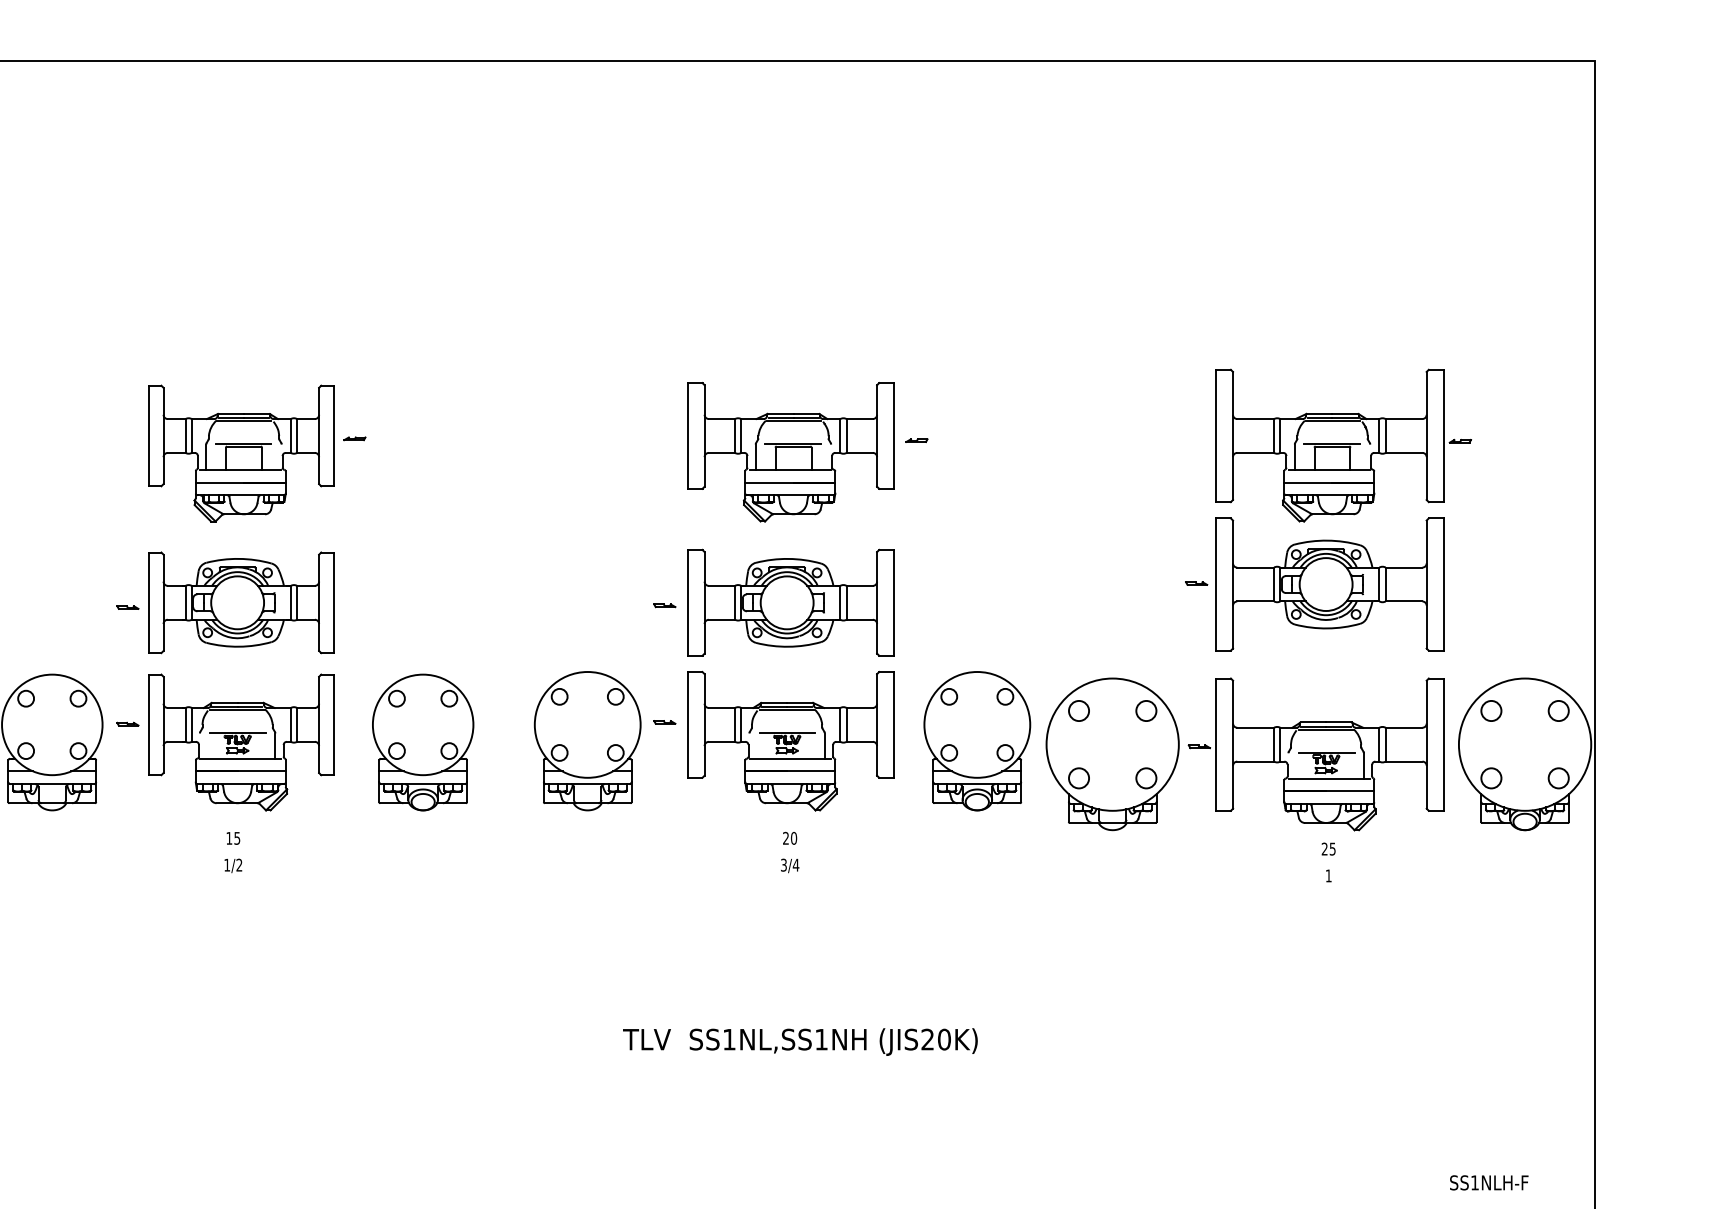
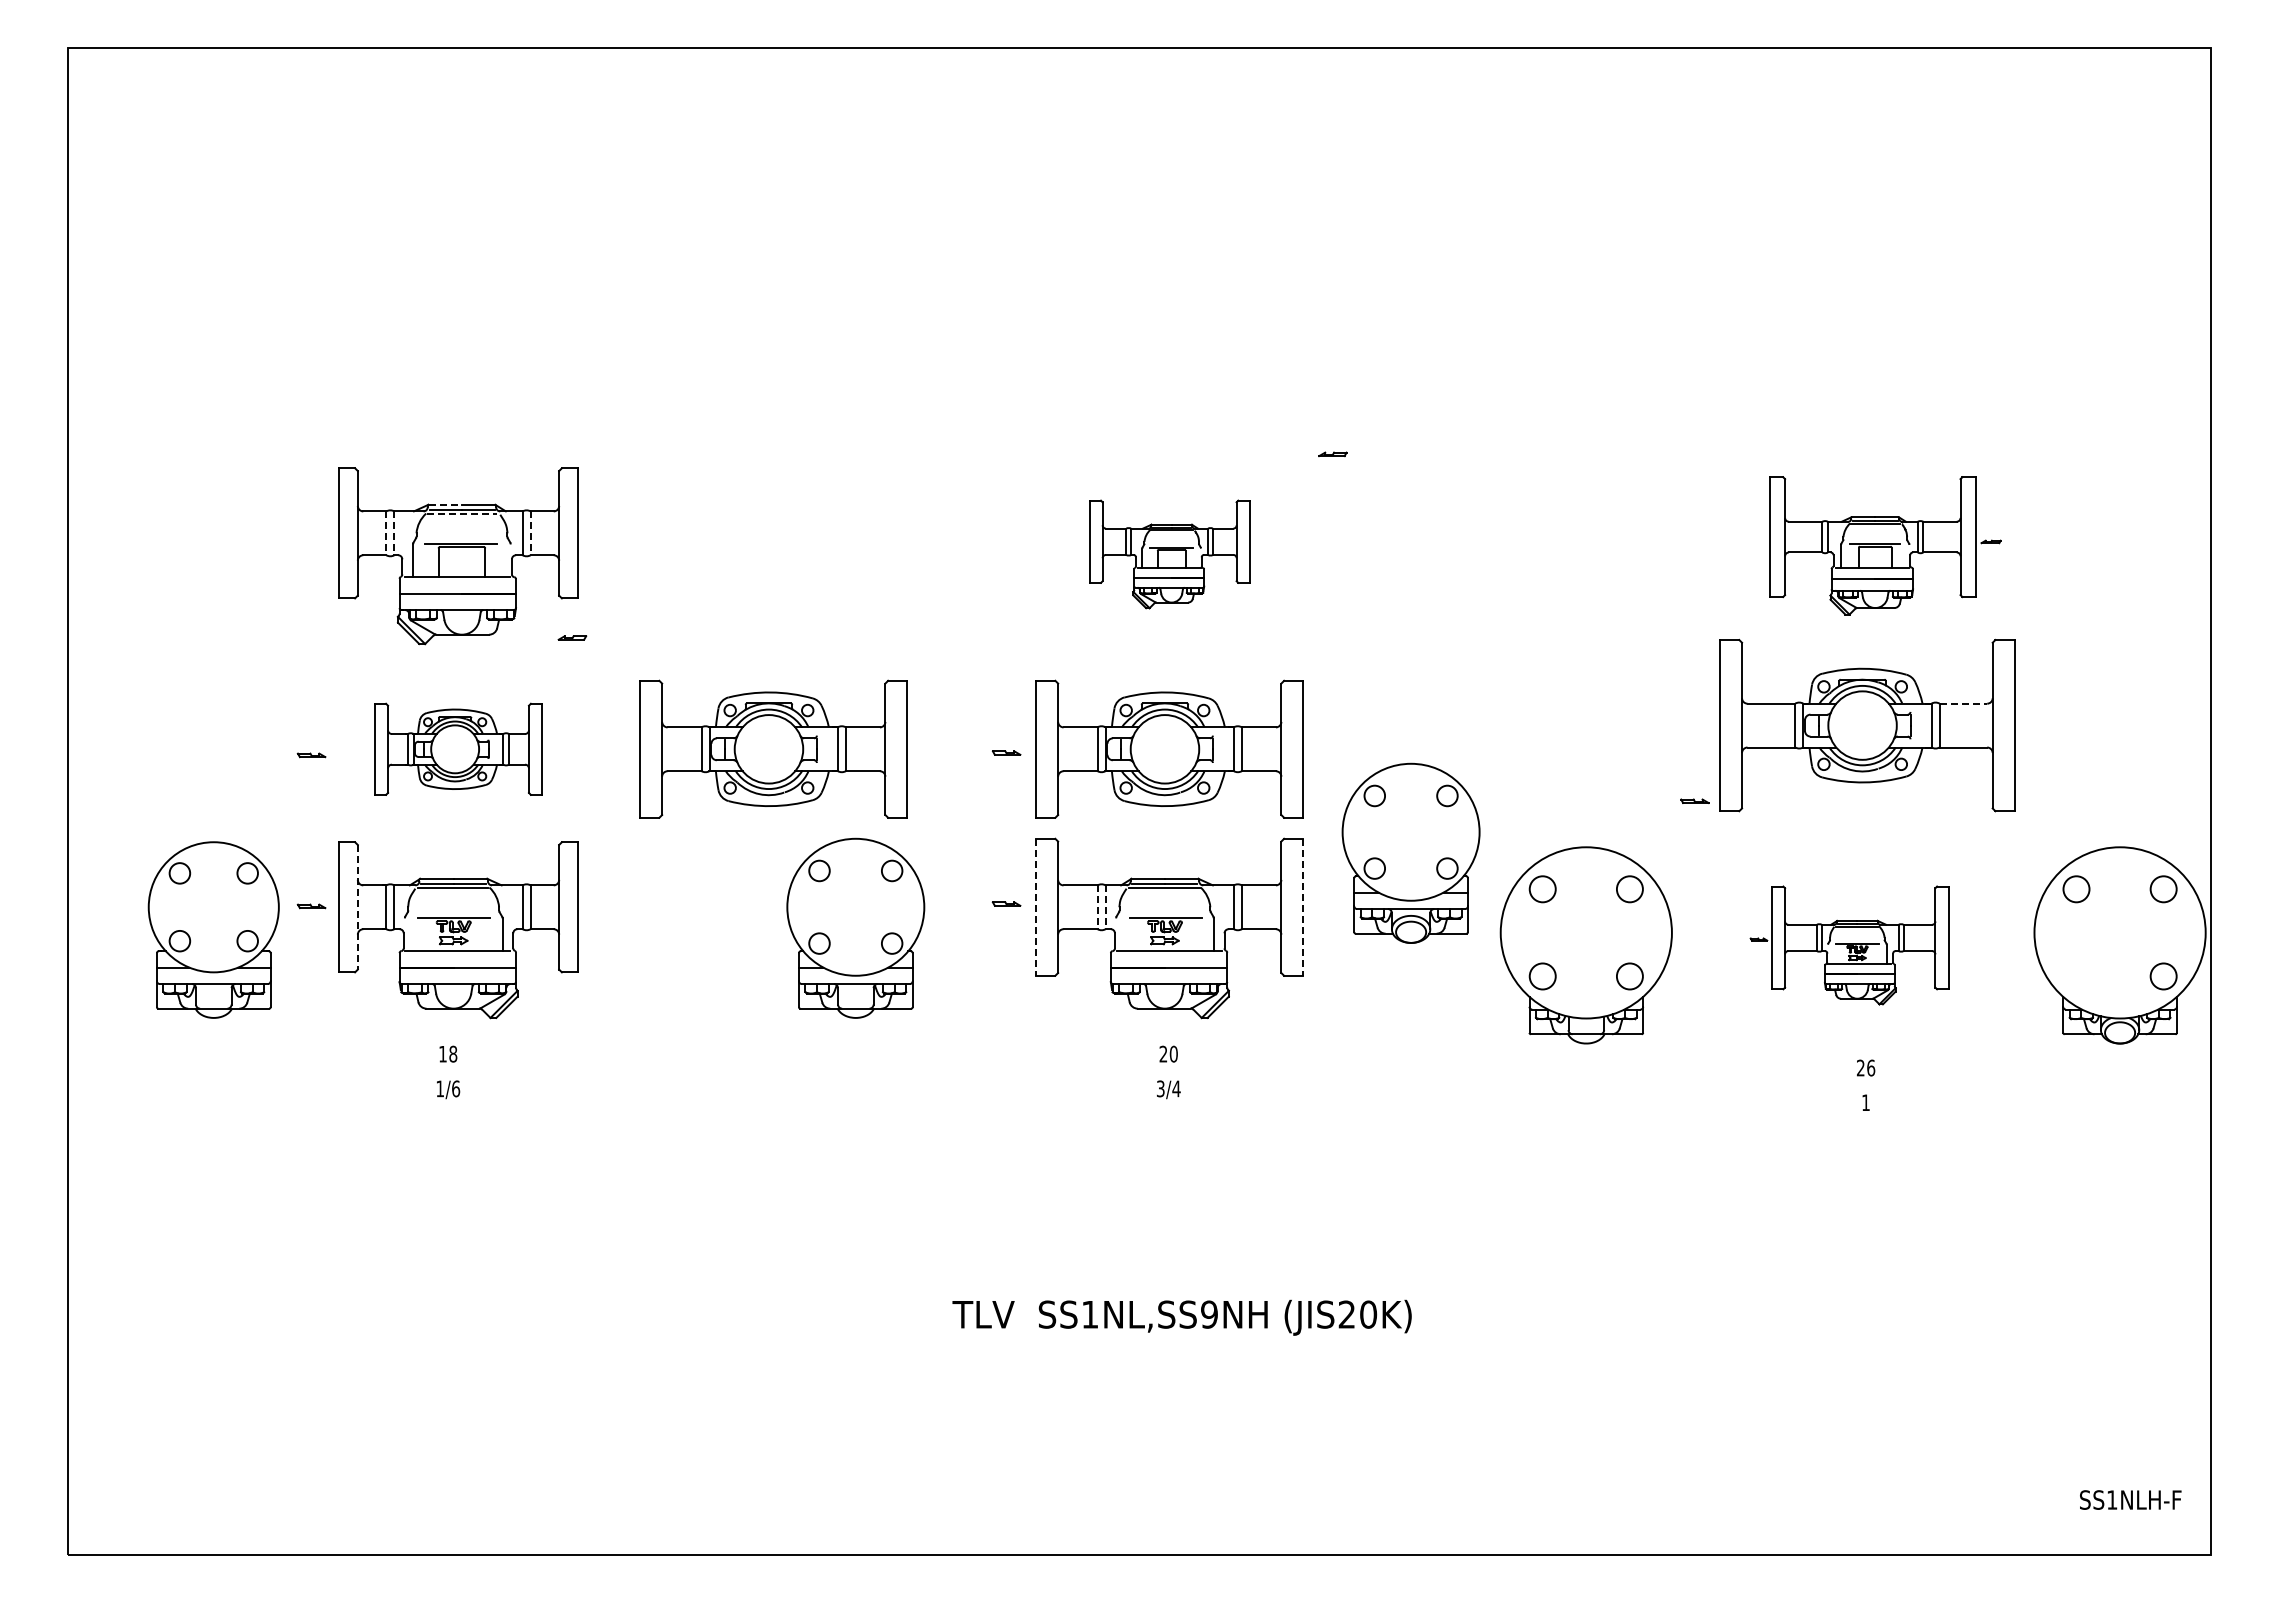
line: (231, 413) -> (445, 504), solid -> dashed
line: (244, 421) -> (462, 514), solid -> dashed
line: (185, 436) -> (386, 533), solid -> dashed
line: (191, 436) -> (394, 533), solid -> dashed
line: (296, 436) -> (530, 533), solid -> dashed
part: (354, 438) -> (572, 637), moved
part: (916, 440) -> (1332, 454), moved
part: (1343, 445) -> (1885, 545), size x0.7
part: (790, 452) -> (1169, 554), size x0.6
line: (1404, 567) -> (1963, 703), solid -> dashed
part: (1196, 582) -> (1694, 800), moved
part: (484, 602) -> (773, 748), added
part: (241, 603) -> (458, 749), size x0.7
line: (163, 725) -> (357, 907), solid -> dashed
line: (687, 725) -> (1036, 907), solid -> dashed
line: (735, 725) -> (1097, 907), solid -> dashed
line: (741, 725) -> (1105, 907), solid -> dashed
line: (894, 725) -> (1303, 907), solid -> dashed
part: (587, 740) -> (855, 927), moved
part: (976, 740) -> (1410, 852), moved
part: (422, 742) -> (693, 929), removed
part: (1316, 754) -> (1849, 945), size x0.6
circle: (1491, 778) -> (2076, 976), removed
text: (237, 837) -> (453, 1053), 15 -> 18
text: (1333, 848) -> (1871, 1067), 25 -> 26
text: (239, 864) -> (456, 1088), 1/2 -> 1/6
text: (821, 1039) -> (1209, 1314), SS1NL,SS1NH -> SS1NL,SS9NH
text: (1489, 1182) -> (2130, 1499), moved

